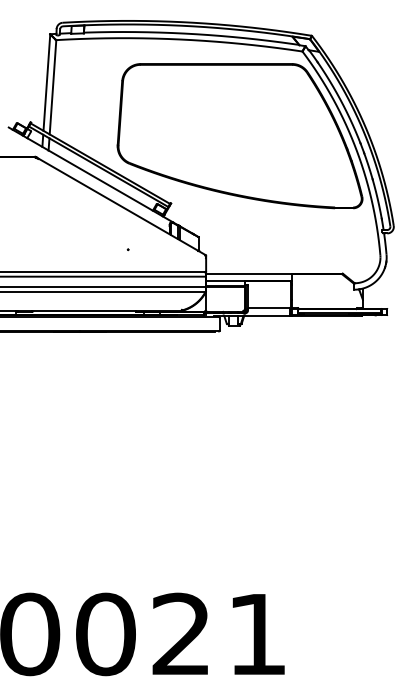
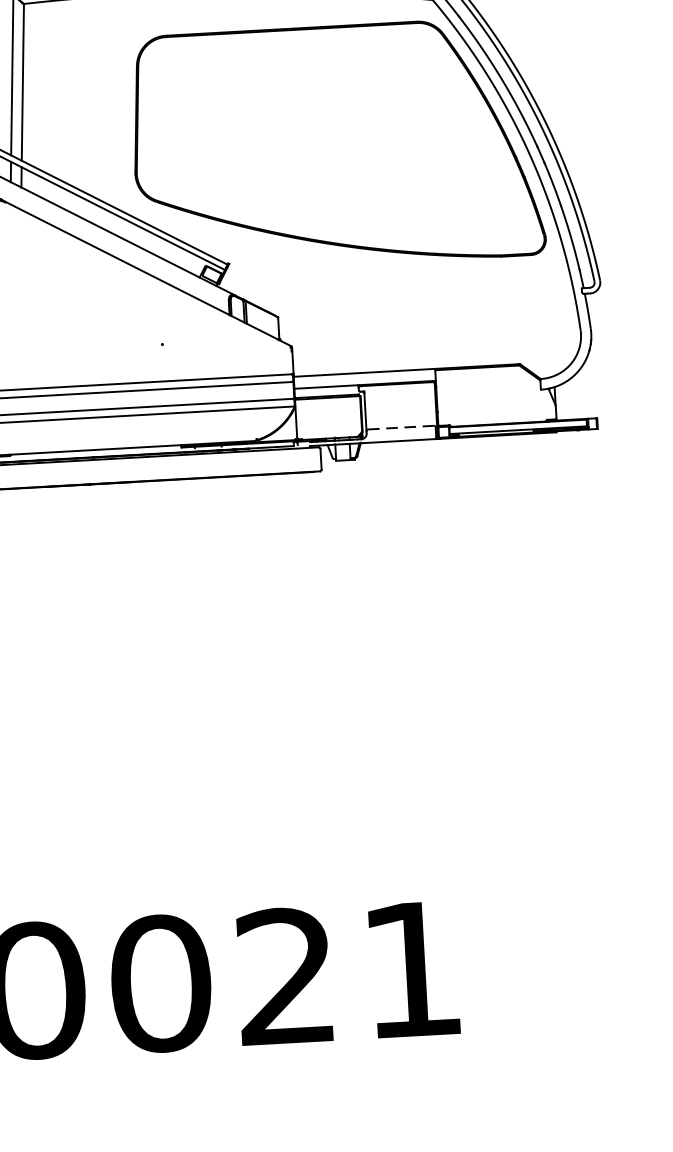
line: (269, 307) -> (401, 427), solid -> dashed

